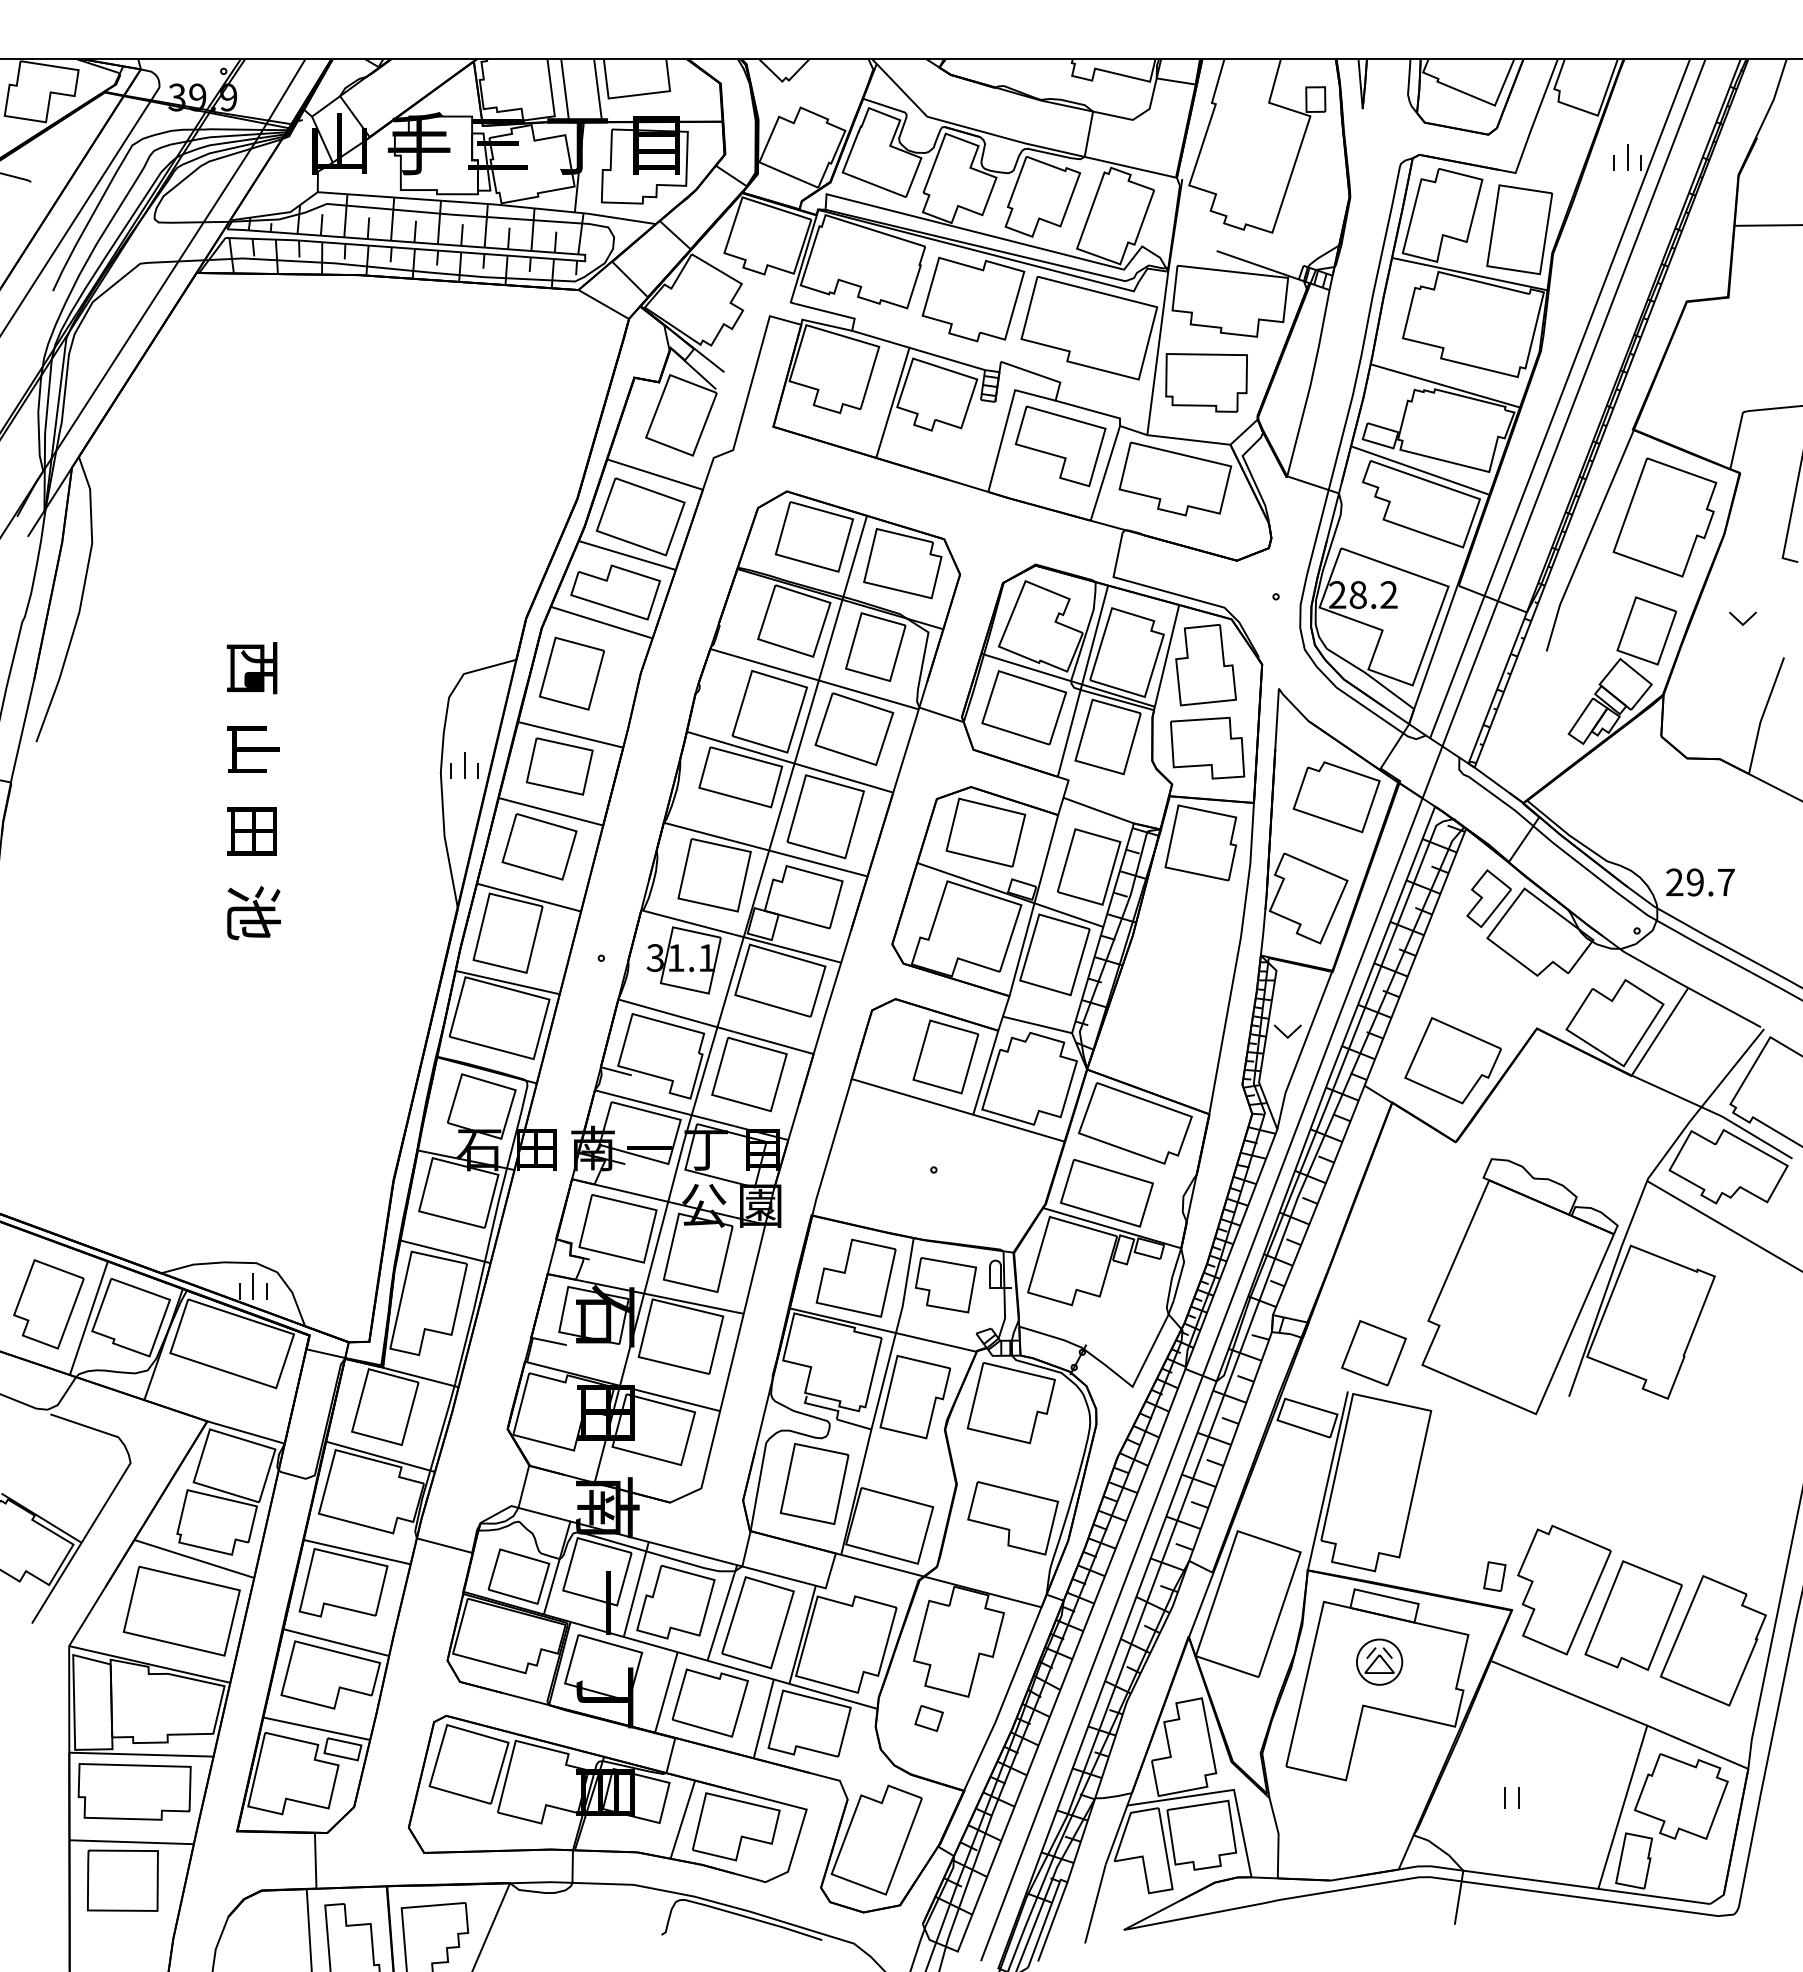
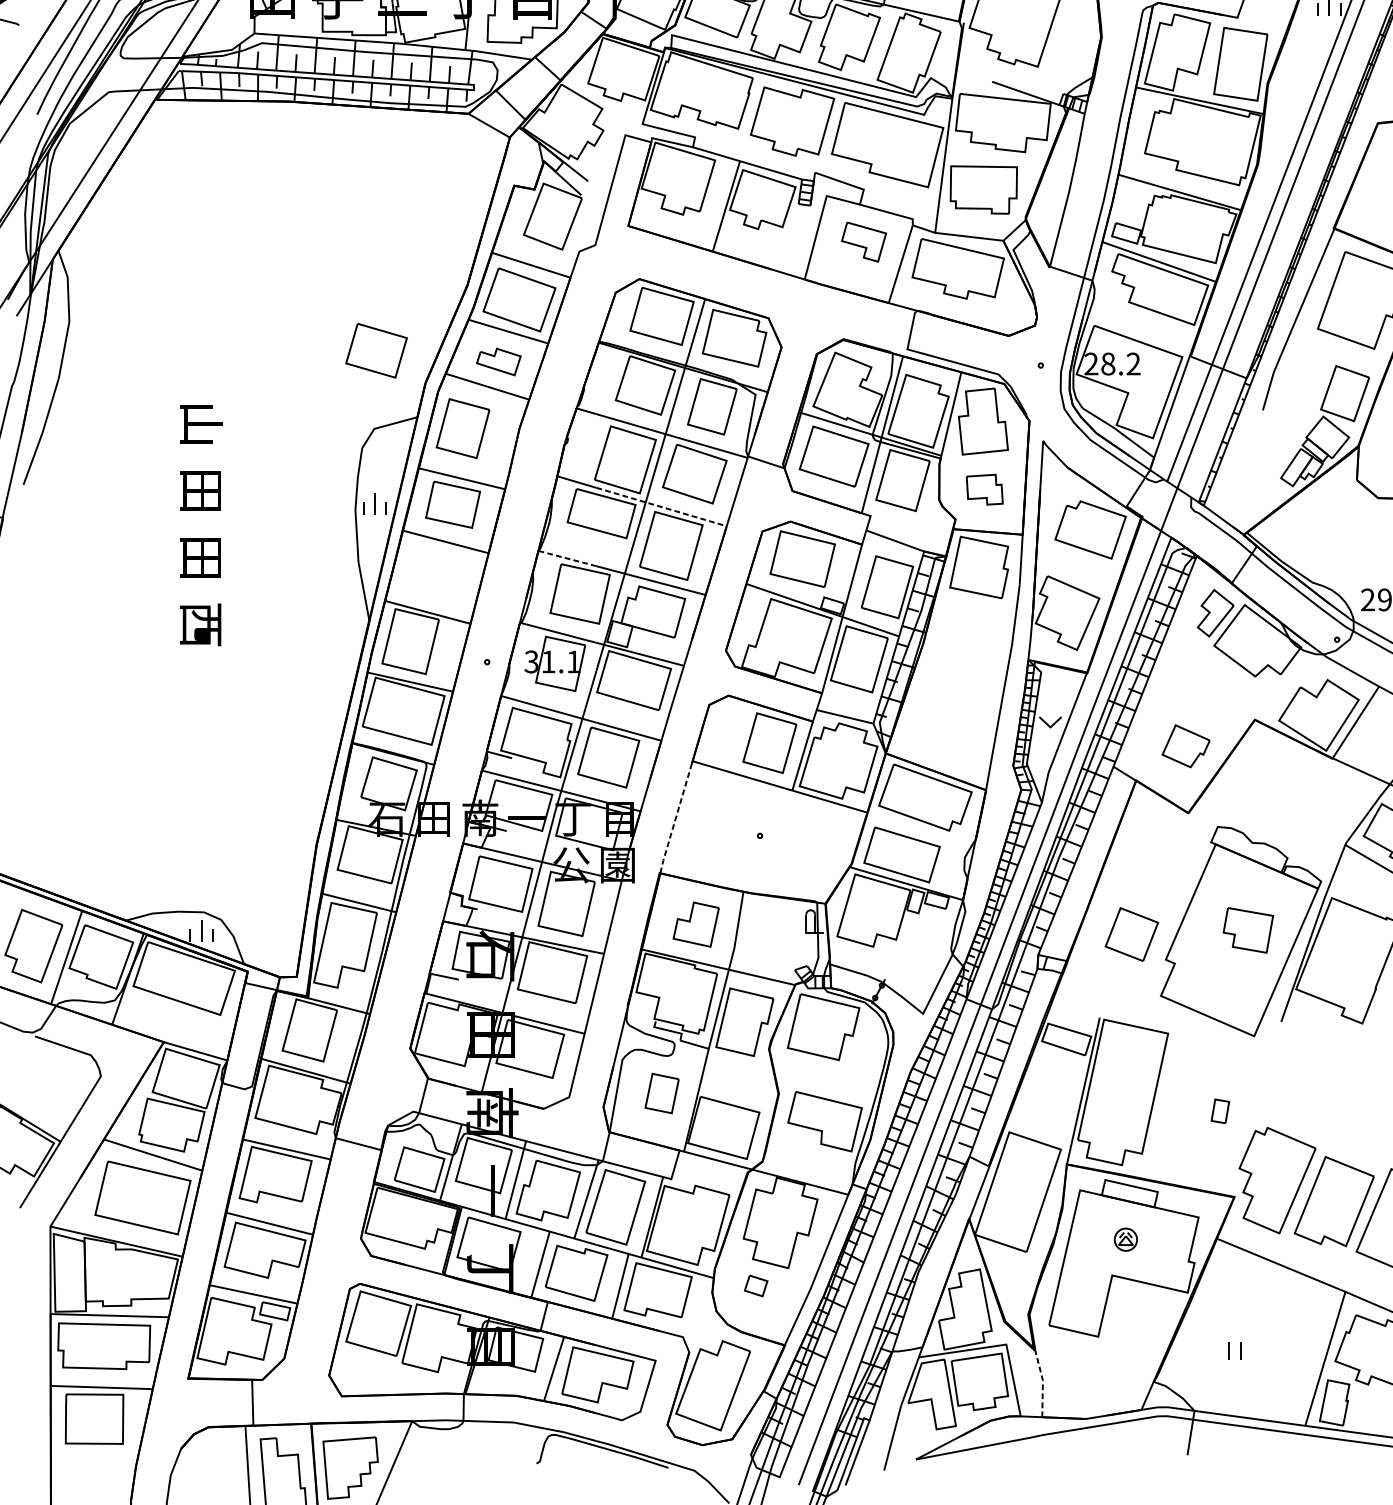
part: (1060, 446) -> (863, 242), size x0.6
part: (615, 592) -> (498, 362), size x0.6
text: (252, 668) -> (200, 424), 西 -> 山
part: (1207, 747) -> (984, 489), size x0.6
text: (253, 749) -> (201, 490), 山 -> 田
line: (813, 769) -> (661, 507), solid -> dashed
line: (699, 832) -> (567, 558), solid -> dashed
part: (539, 846) -> (376, 350), moved
text: (253, 913) -> (201, 625), 池 -> 西
part: (1452, 1060) -> (1185, 746), size x0.6
line: (830, 1150) -> (675, 819), solid -> dashed
part: (855, 1277) -> (695, 924), size x0.7
part: (945, 1285) -> (1248, 930), moved
part: (1373, 1353) -> (1131, 934), moved
part: (814, 1483) -> (662, 1093), size x0.6
part: (1494, 1576) -> (1220, 1111), moved
part: (1379, 1661) -> (1125, 1239), size x0.6
line: (1278, 1836) -> (1042, 1382), solid -> dashed

